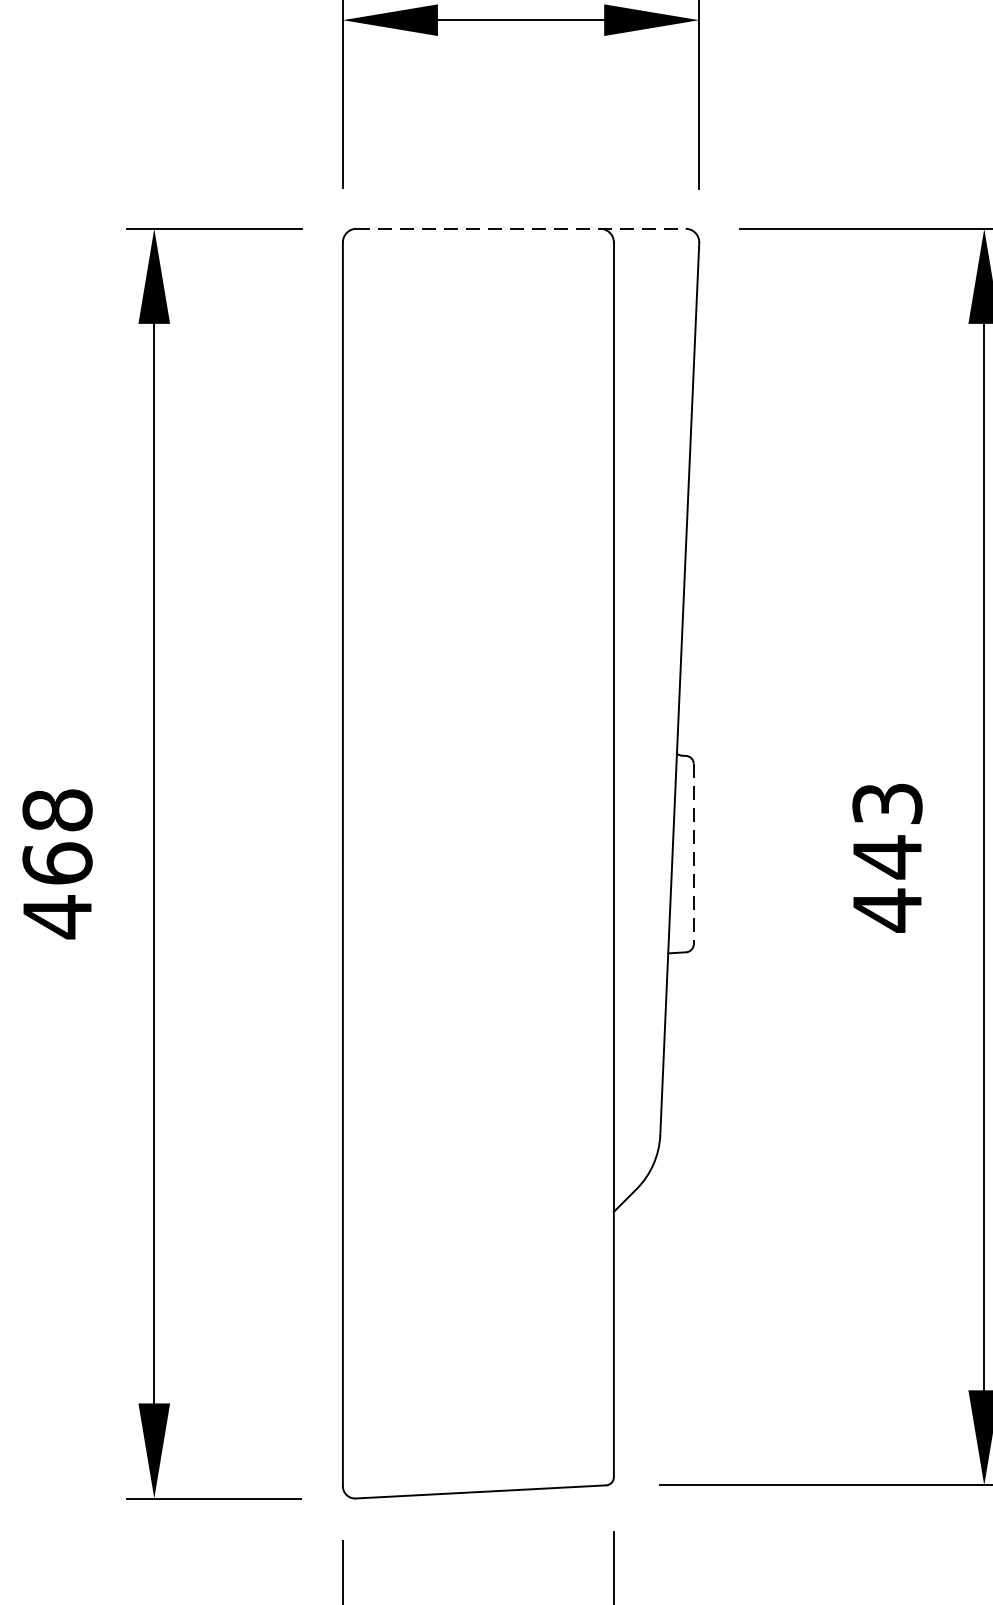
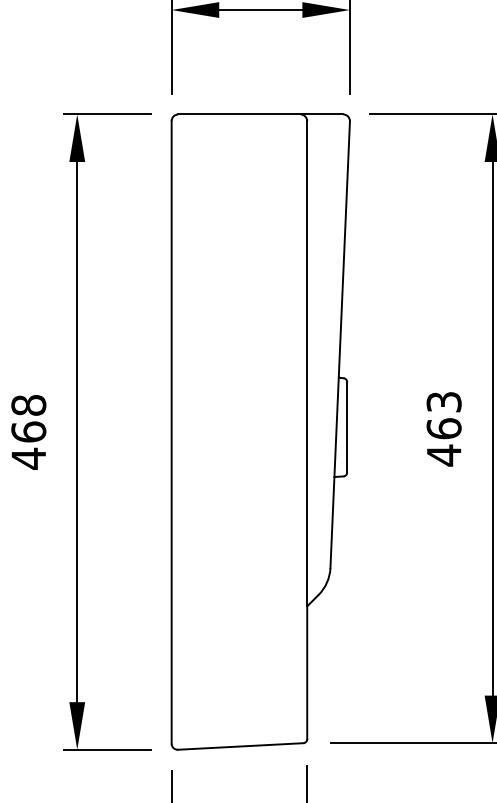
line: (522, 228) -> (261, 114), dashed -> solid
line: (694, 854) -> (347, 427), dashed -> solid
text: (886, 856) -> (443, 428), 443 -> 463

